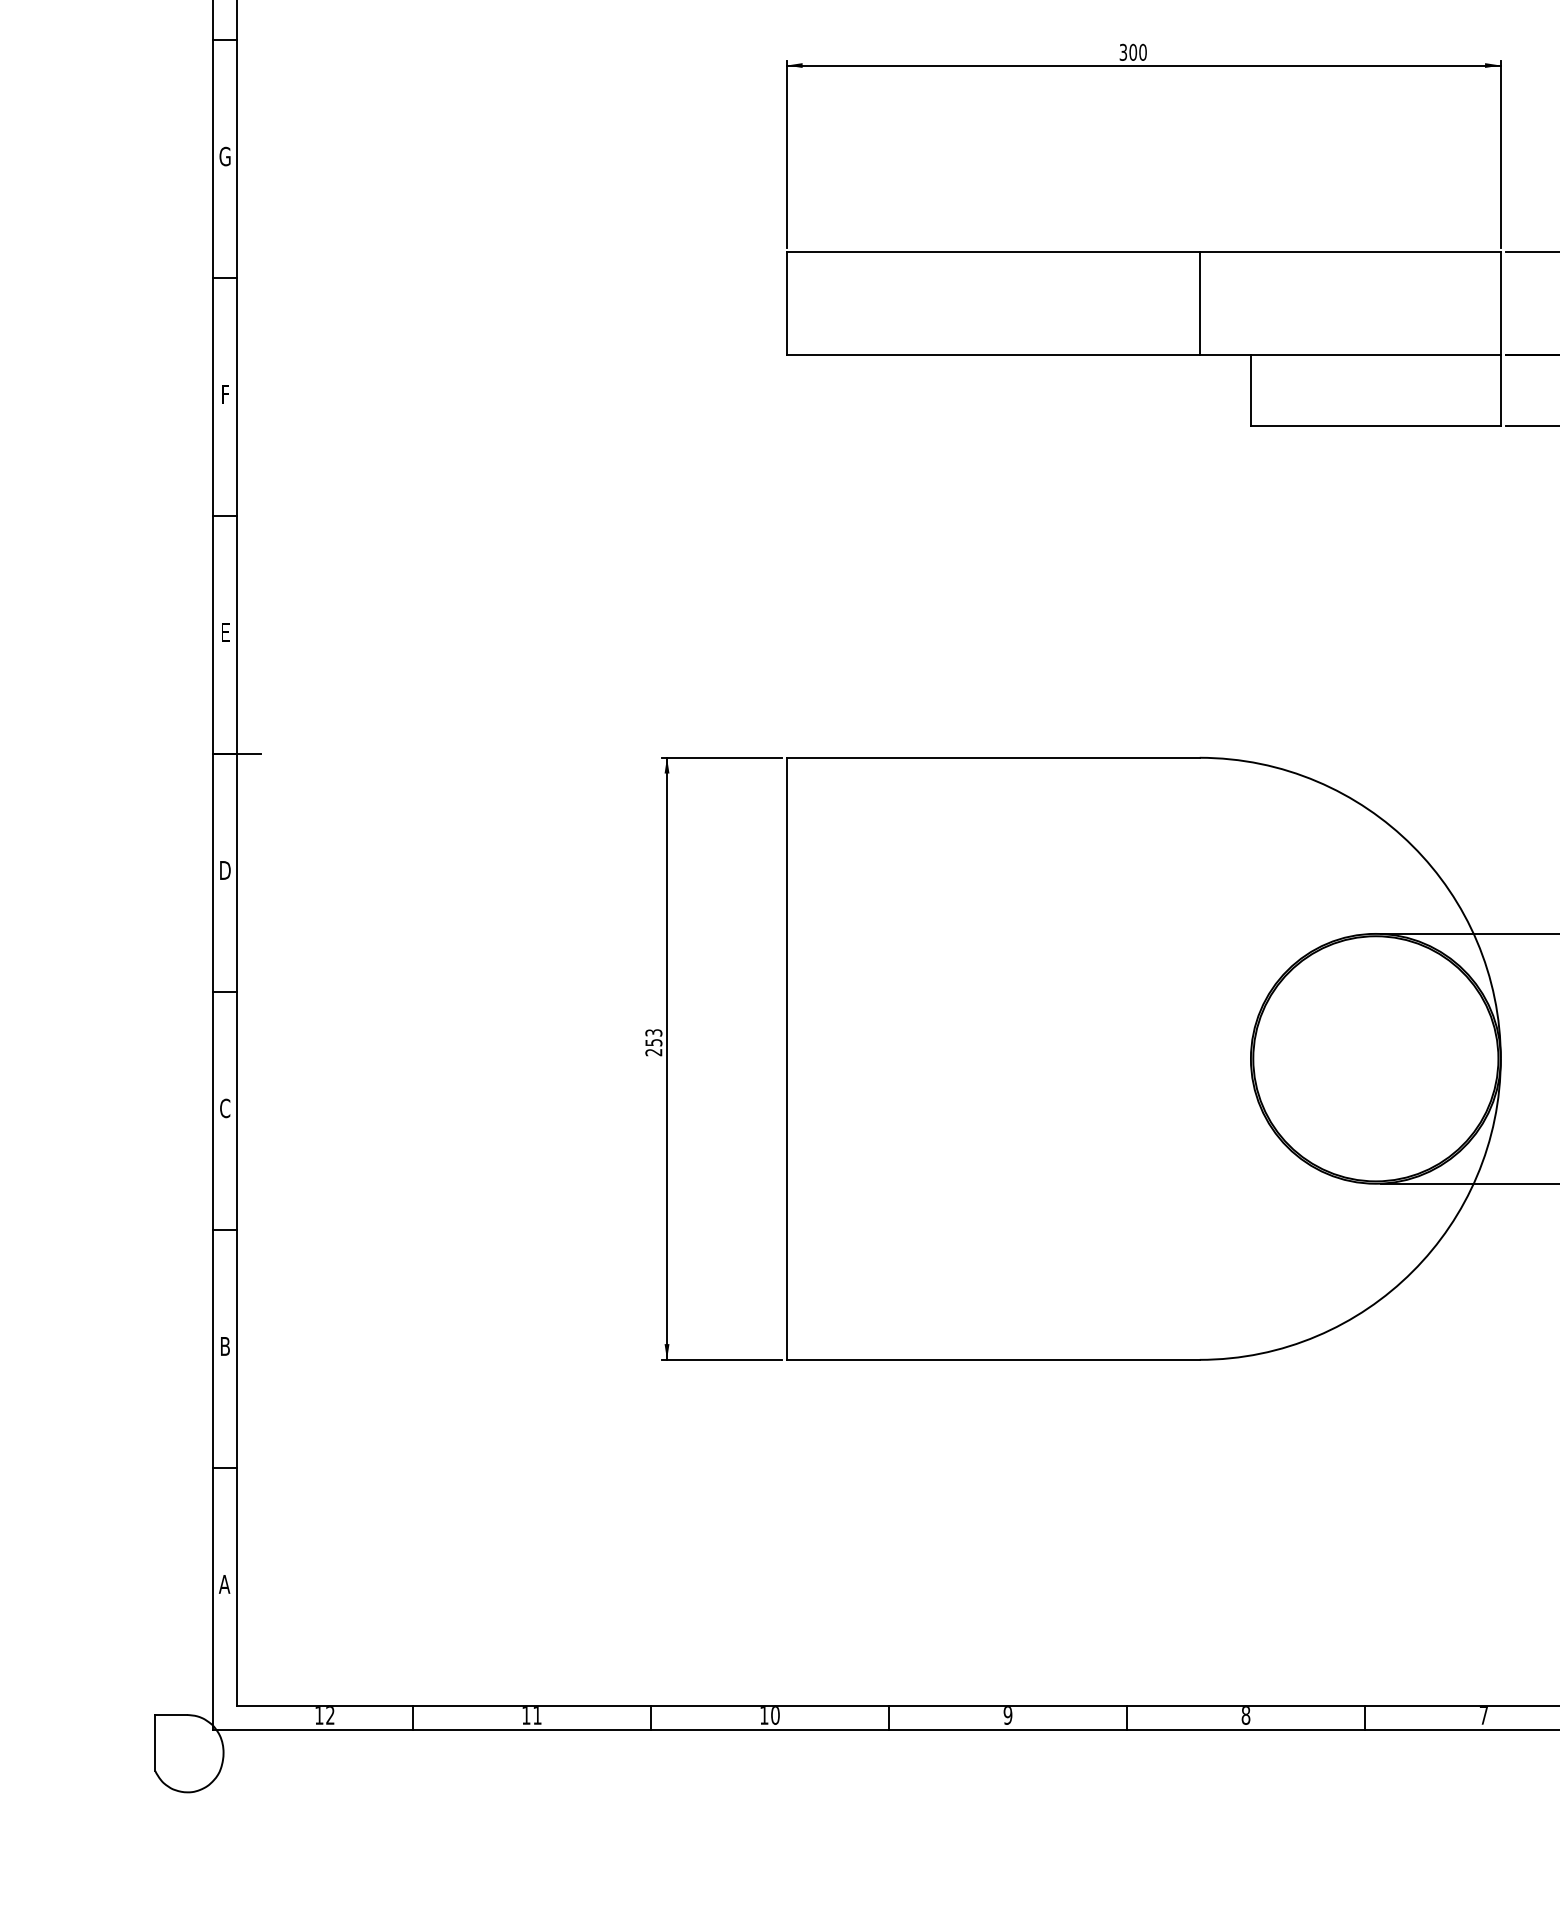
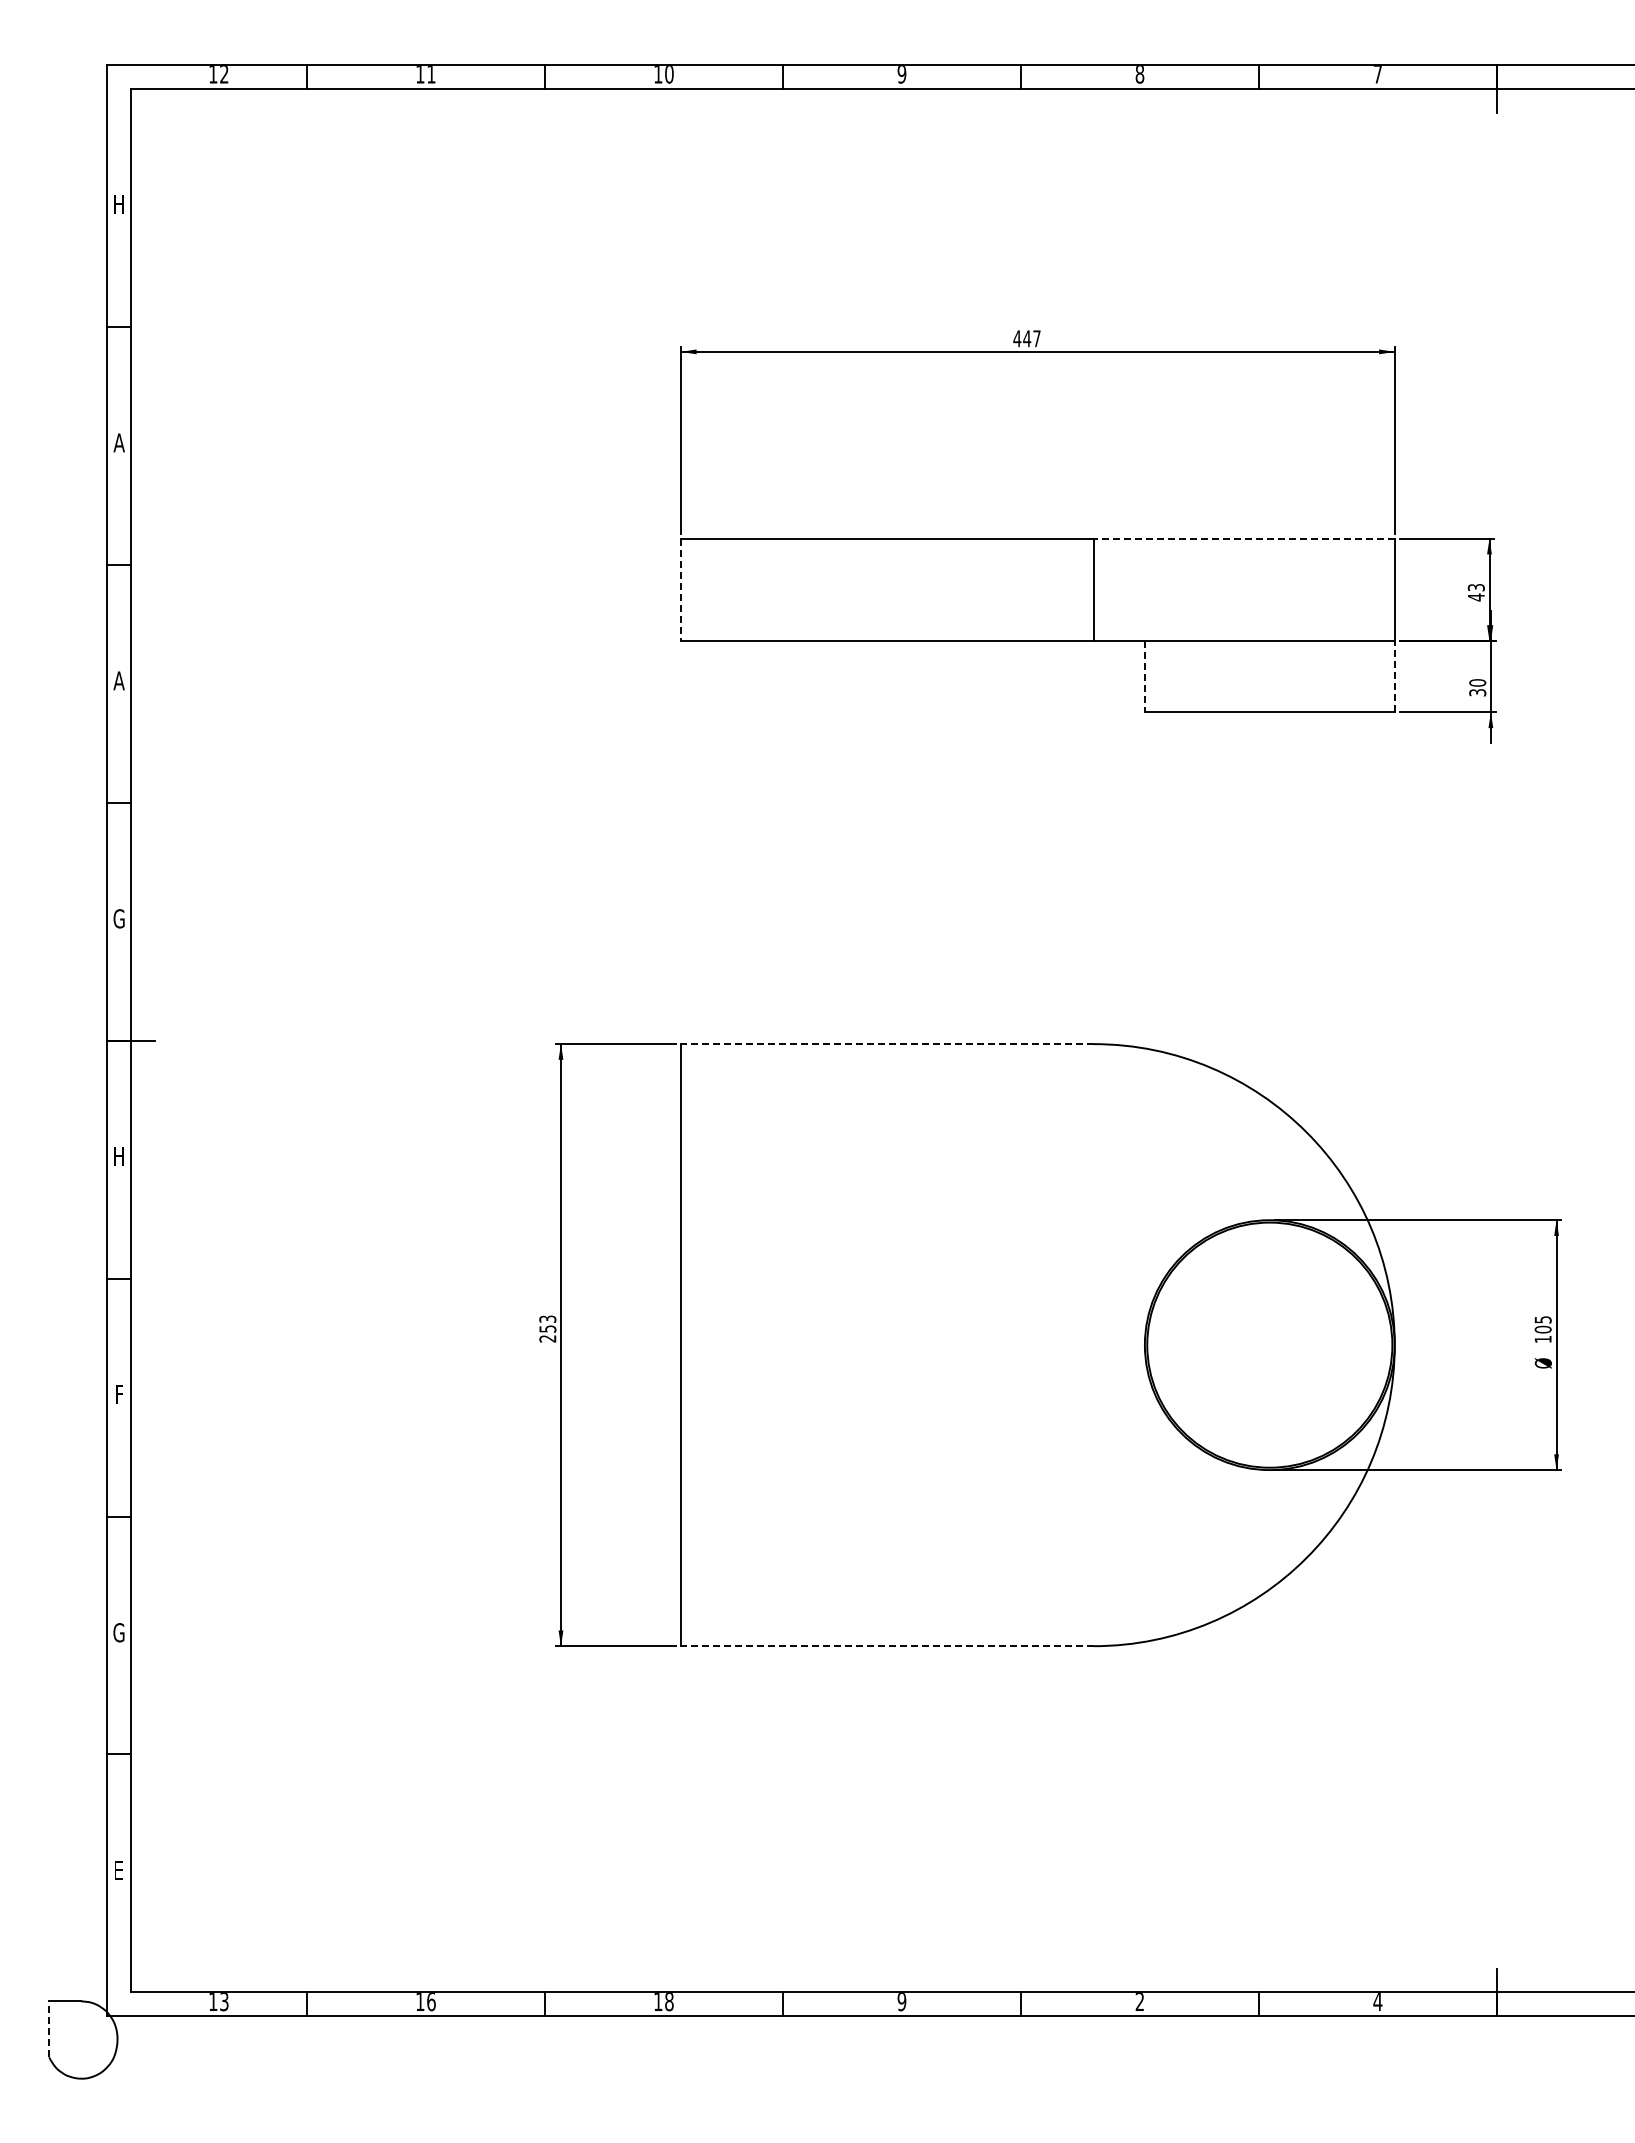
text: (1132, 52) -> (1026, 338), 300 -> 447
text: (224, 156) -> (118, 442), G -> A
line: (1350, 252) -> (1244, 538), solid -> dashed
line: (786, 304) -> (680, 590), solid -> dashed
line: (1250, 390) -> (1144, 676), solid -> dashed
line: (1500, 390) -> (1394, 676), solid -> dashed
text: (224, 394) -> (118, 680), F -> A
text: (224, 632) -> (118, 918), E -> G
line: (992, 758) -> (886, 1044), solid -> dashed
text: (225, 870) -> (119, 1156), D -> H
text: (225, 1108) -> (119, 1394), C -> F
text: (224, 1346) -> (118, 1632), B -> G
line: (992, 1360) -> (886, 1646), solid -> dashed
text: (224, 1584) -> (118, 1870), A -> E
text: (775, 1715) -> (669, 2001), 10 -> 18
text: (1483, 1715) -> (1377, 2001), 7 -> 4
text: (330, 1716) -> (224, 2002), 12 -> 13
text: (537, 1716) -> (431, 2002), 11 -> 16
text: (1245, 1716) -> (1139, 2002), 8 -> 2
line: (155, 1742) -> (49, 2028), solid -> dashed

